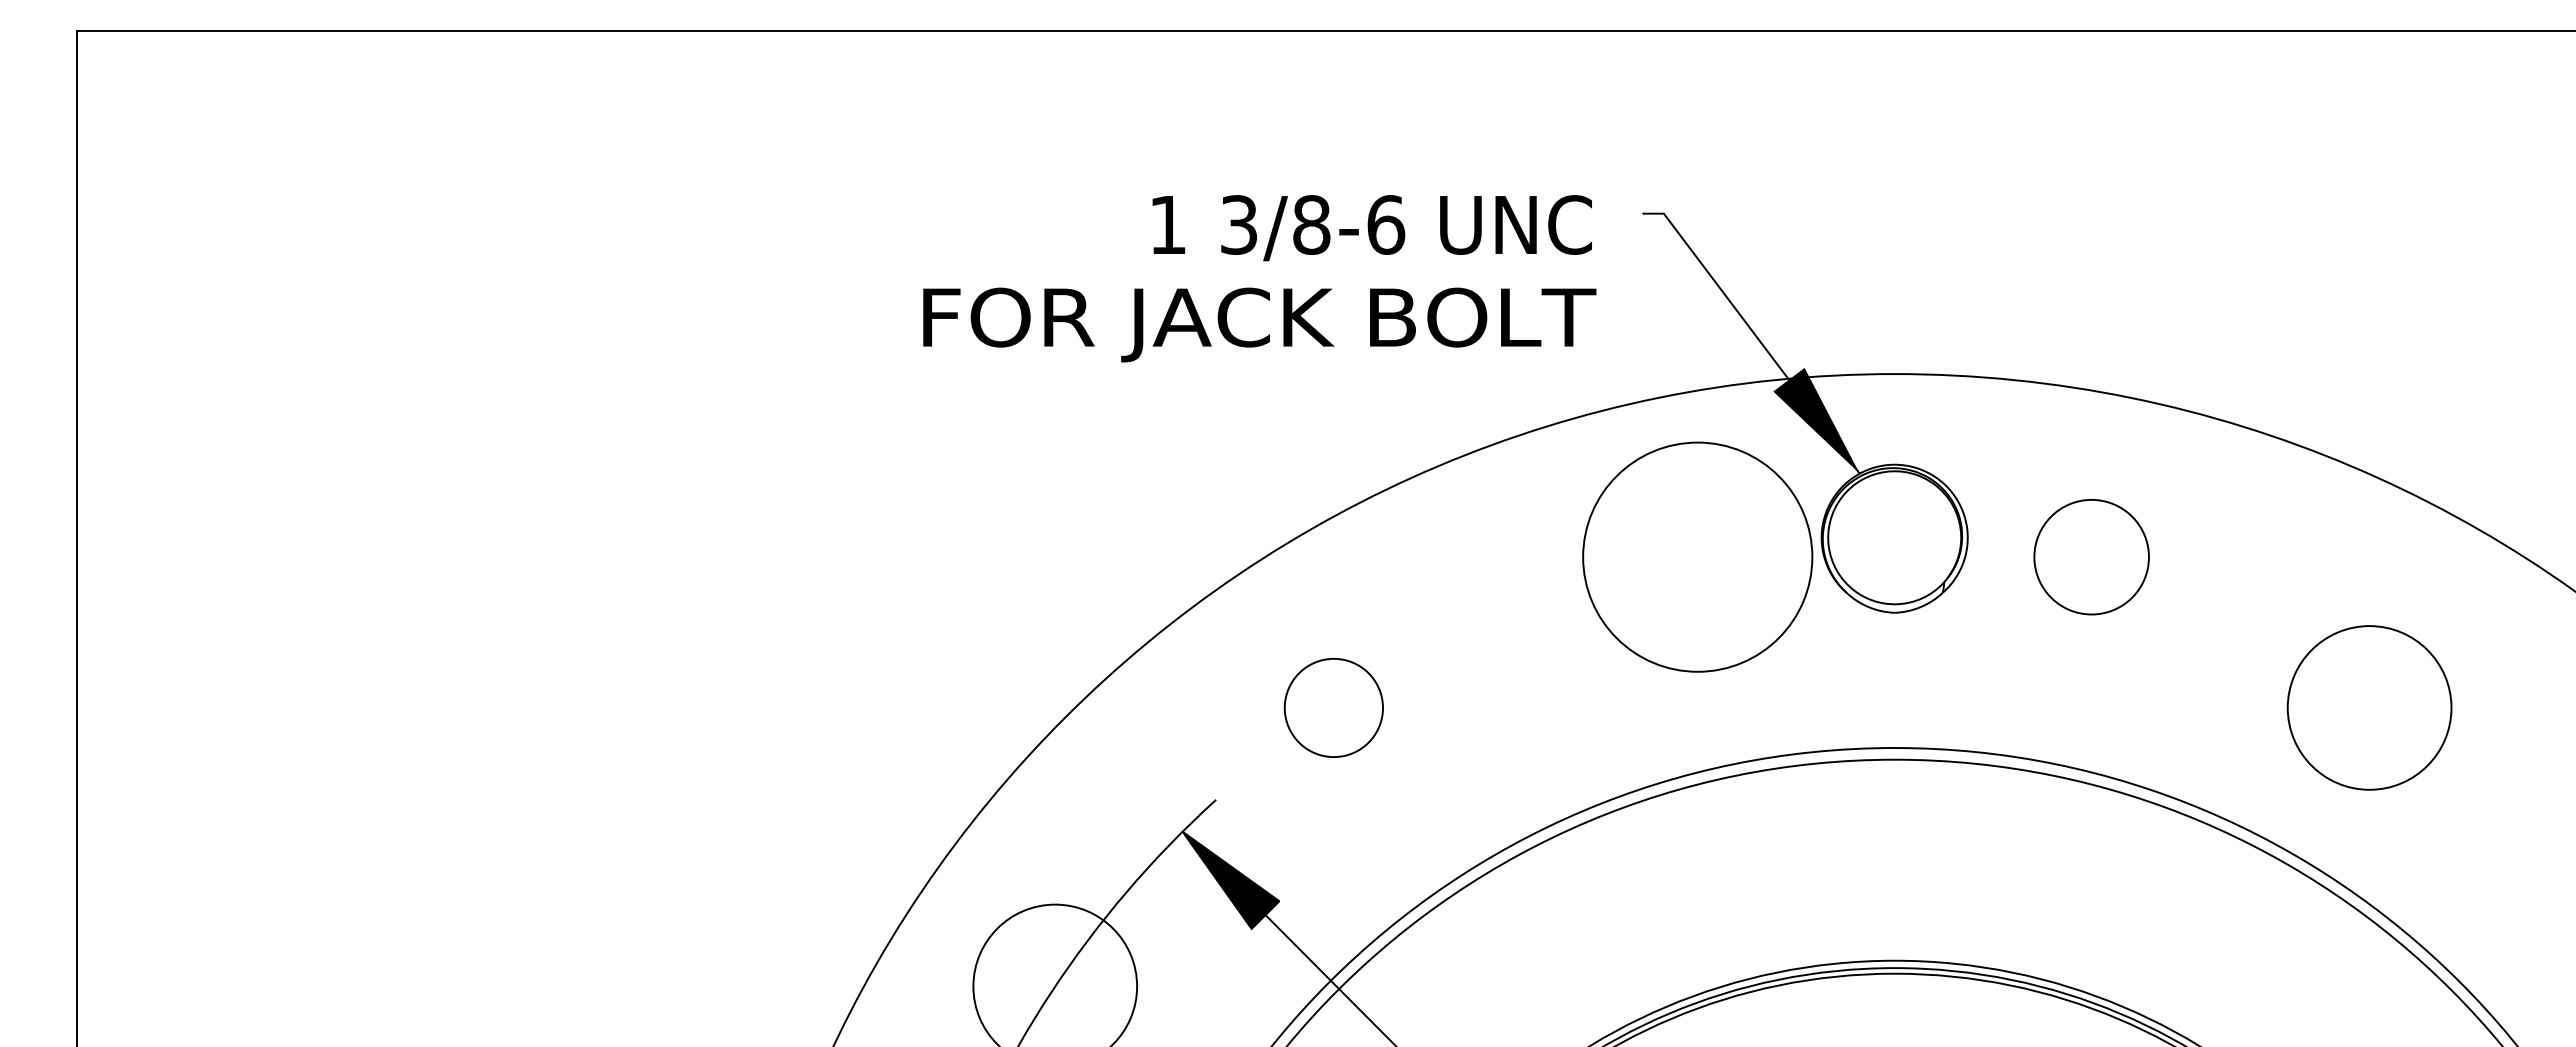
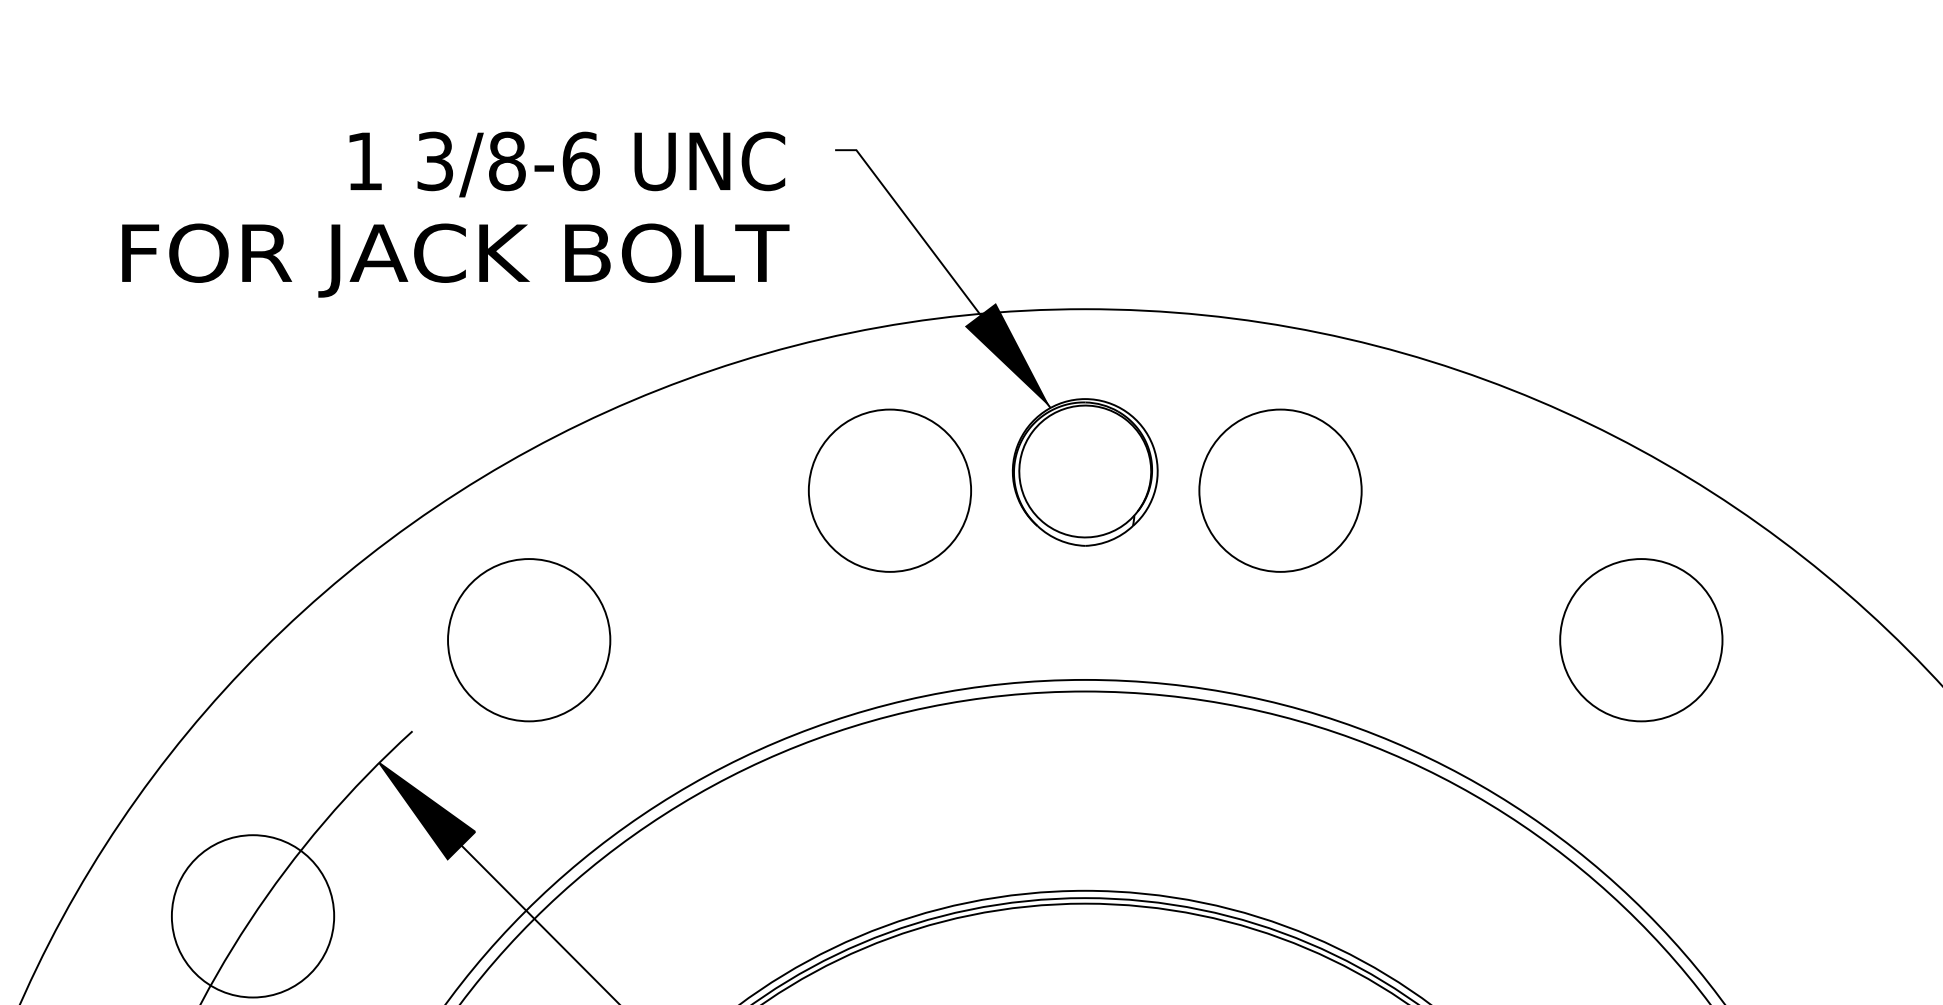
circle: (1697, 557) -> (889, 491), size x0.71
circle: (2091, 557) -> (1280, 491), size x1.43
circle: (1333, 707) -> (528, 639), size x1.67
circle: (2369, 707) -> (1641, 639), moved

